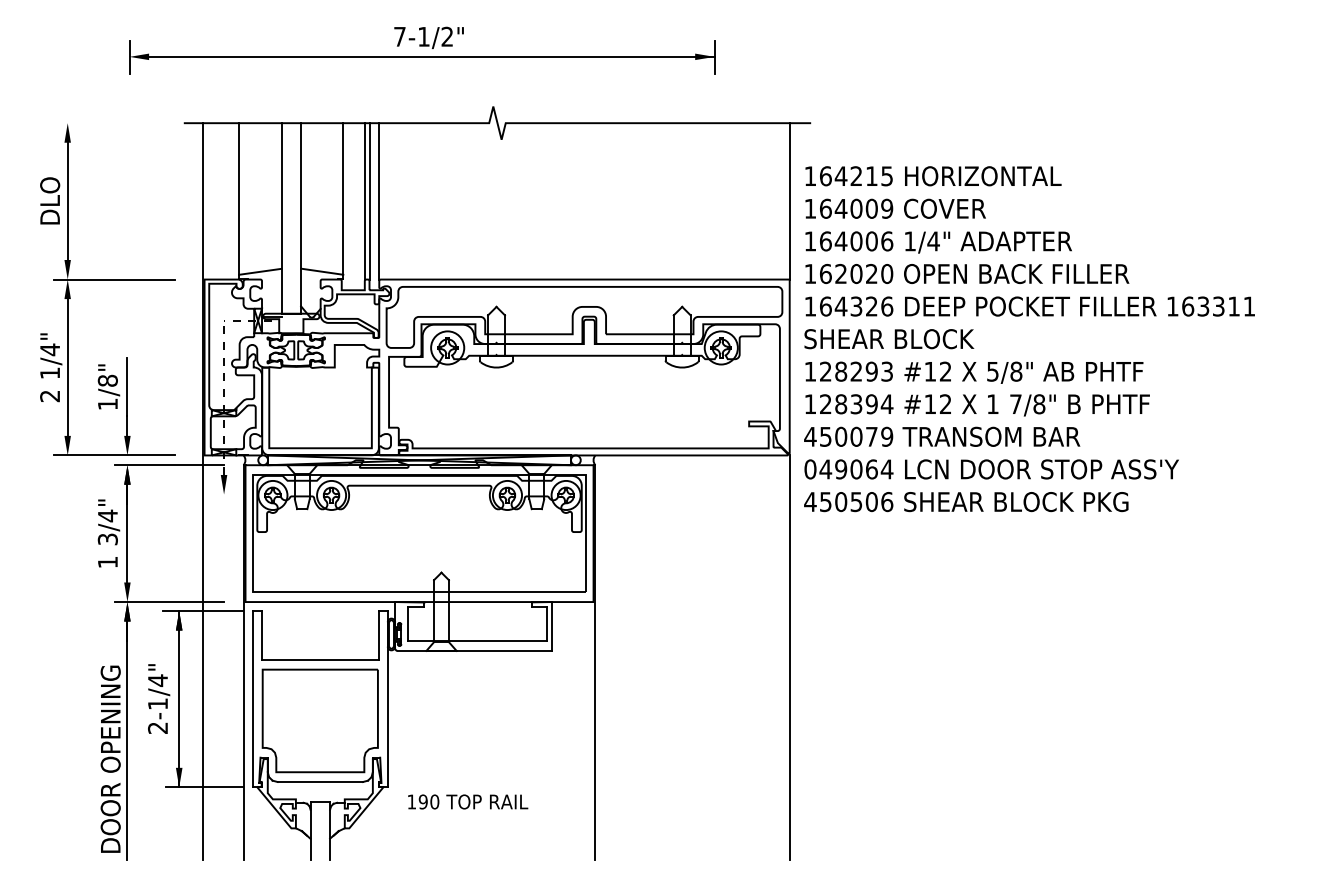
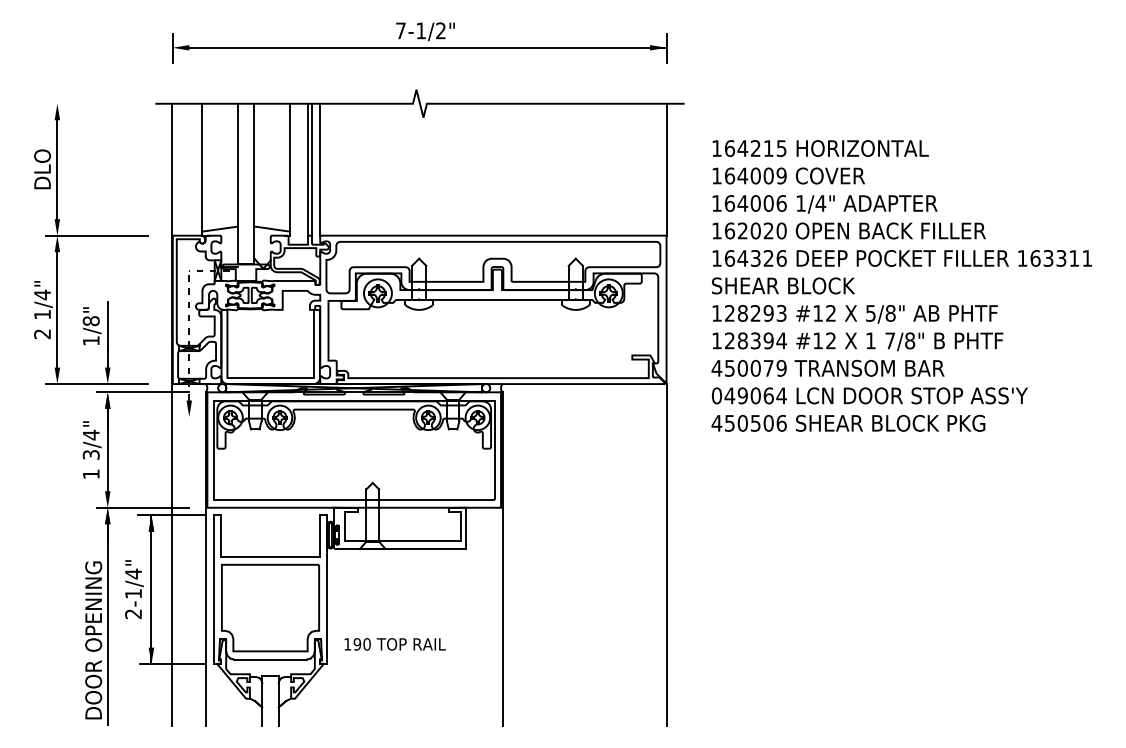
part: (422, 50) -> (419, 42), moved
text: (1029, 339) -> (901, 286), moved
text: (468, 801) -> (395, 643), moved

